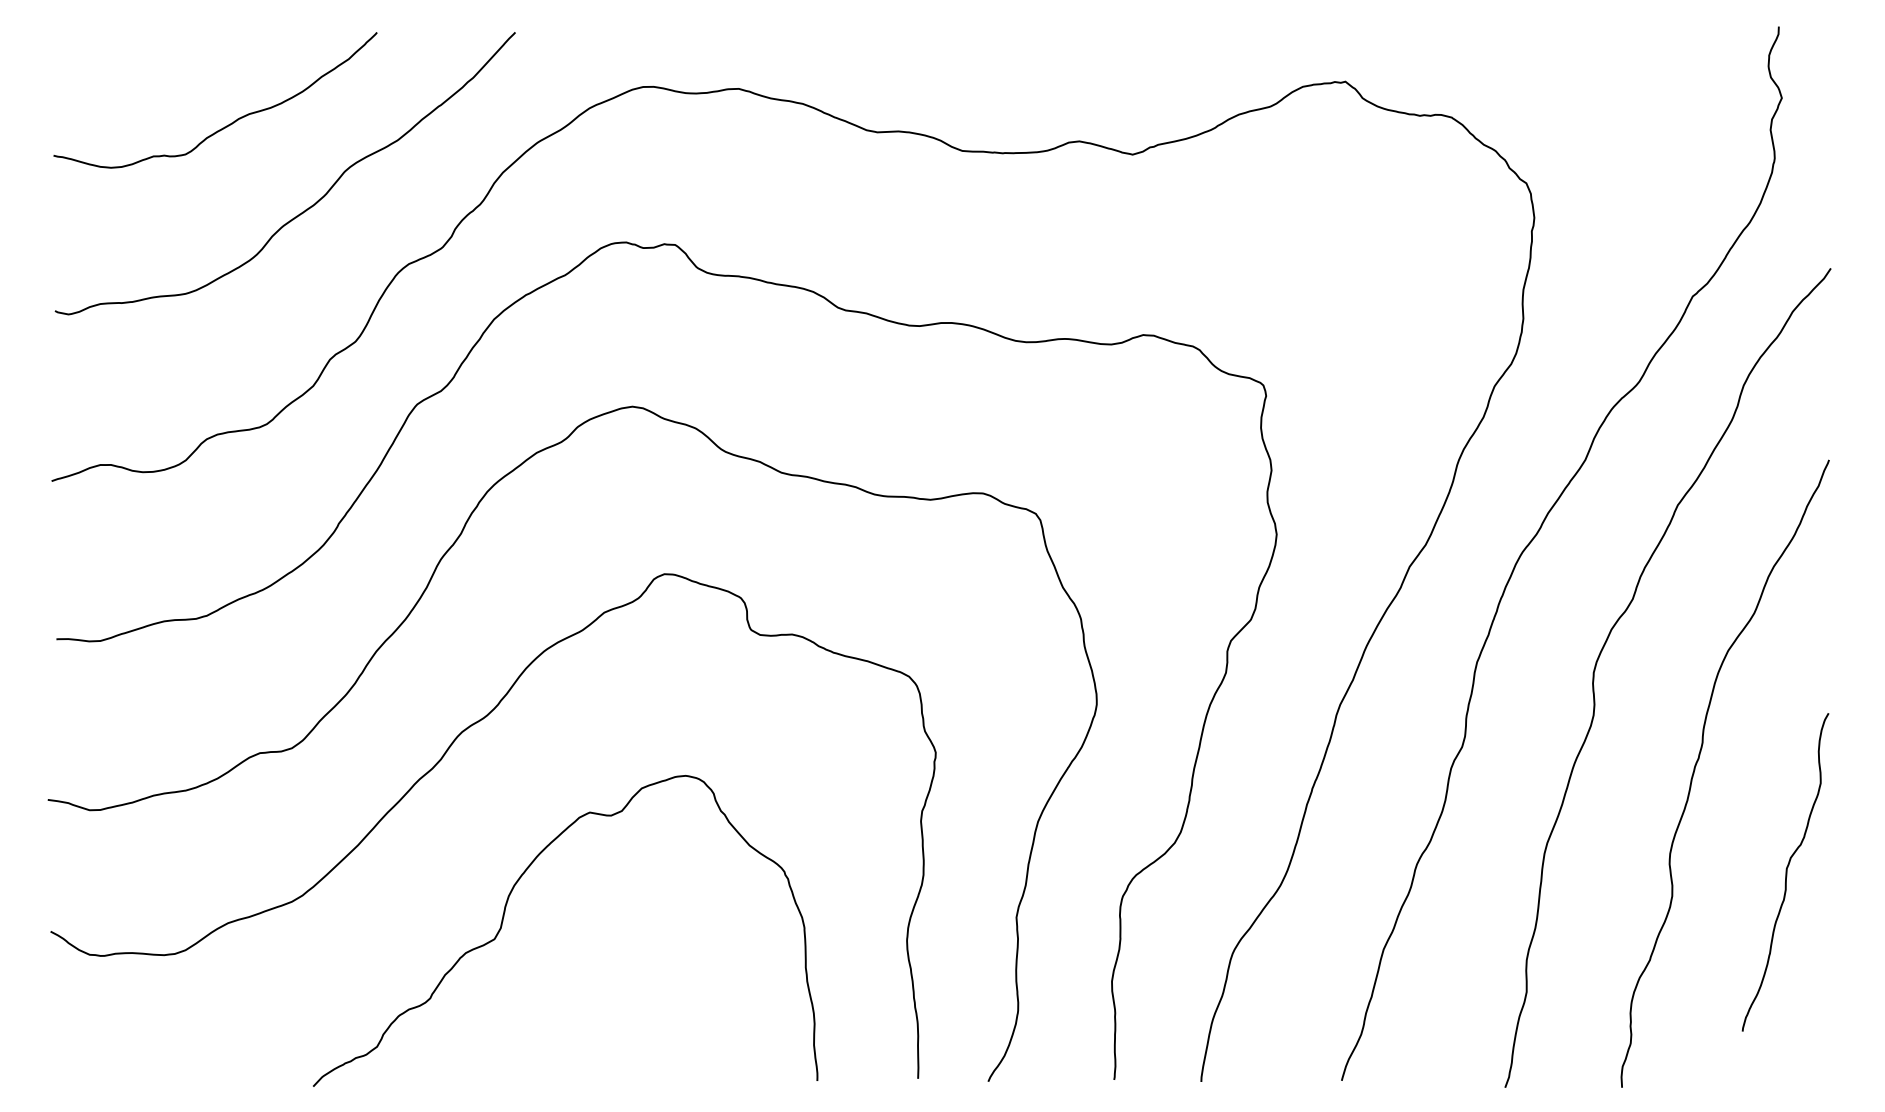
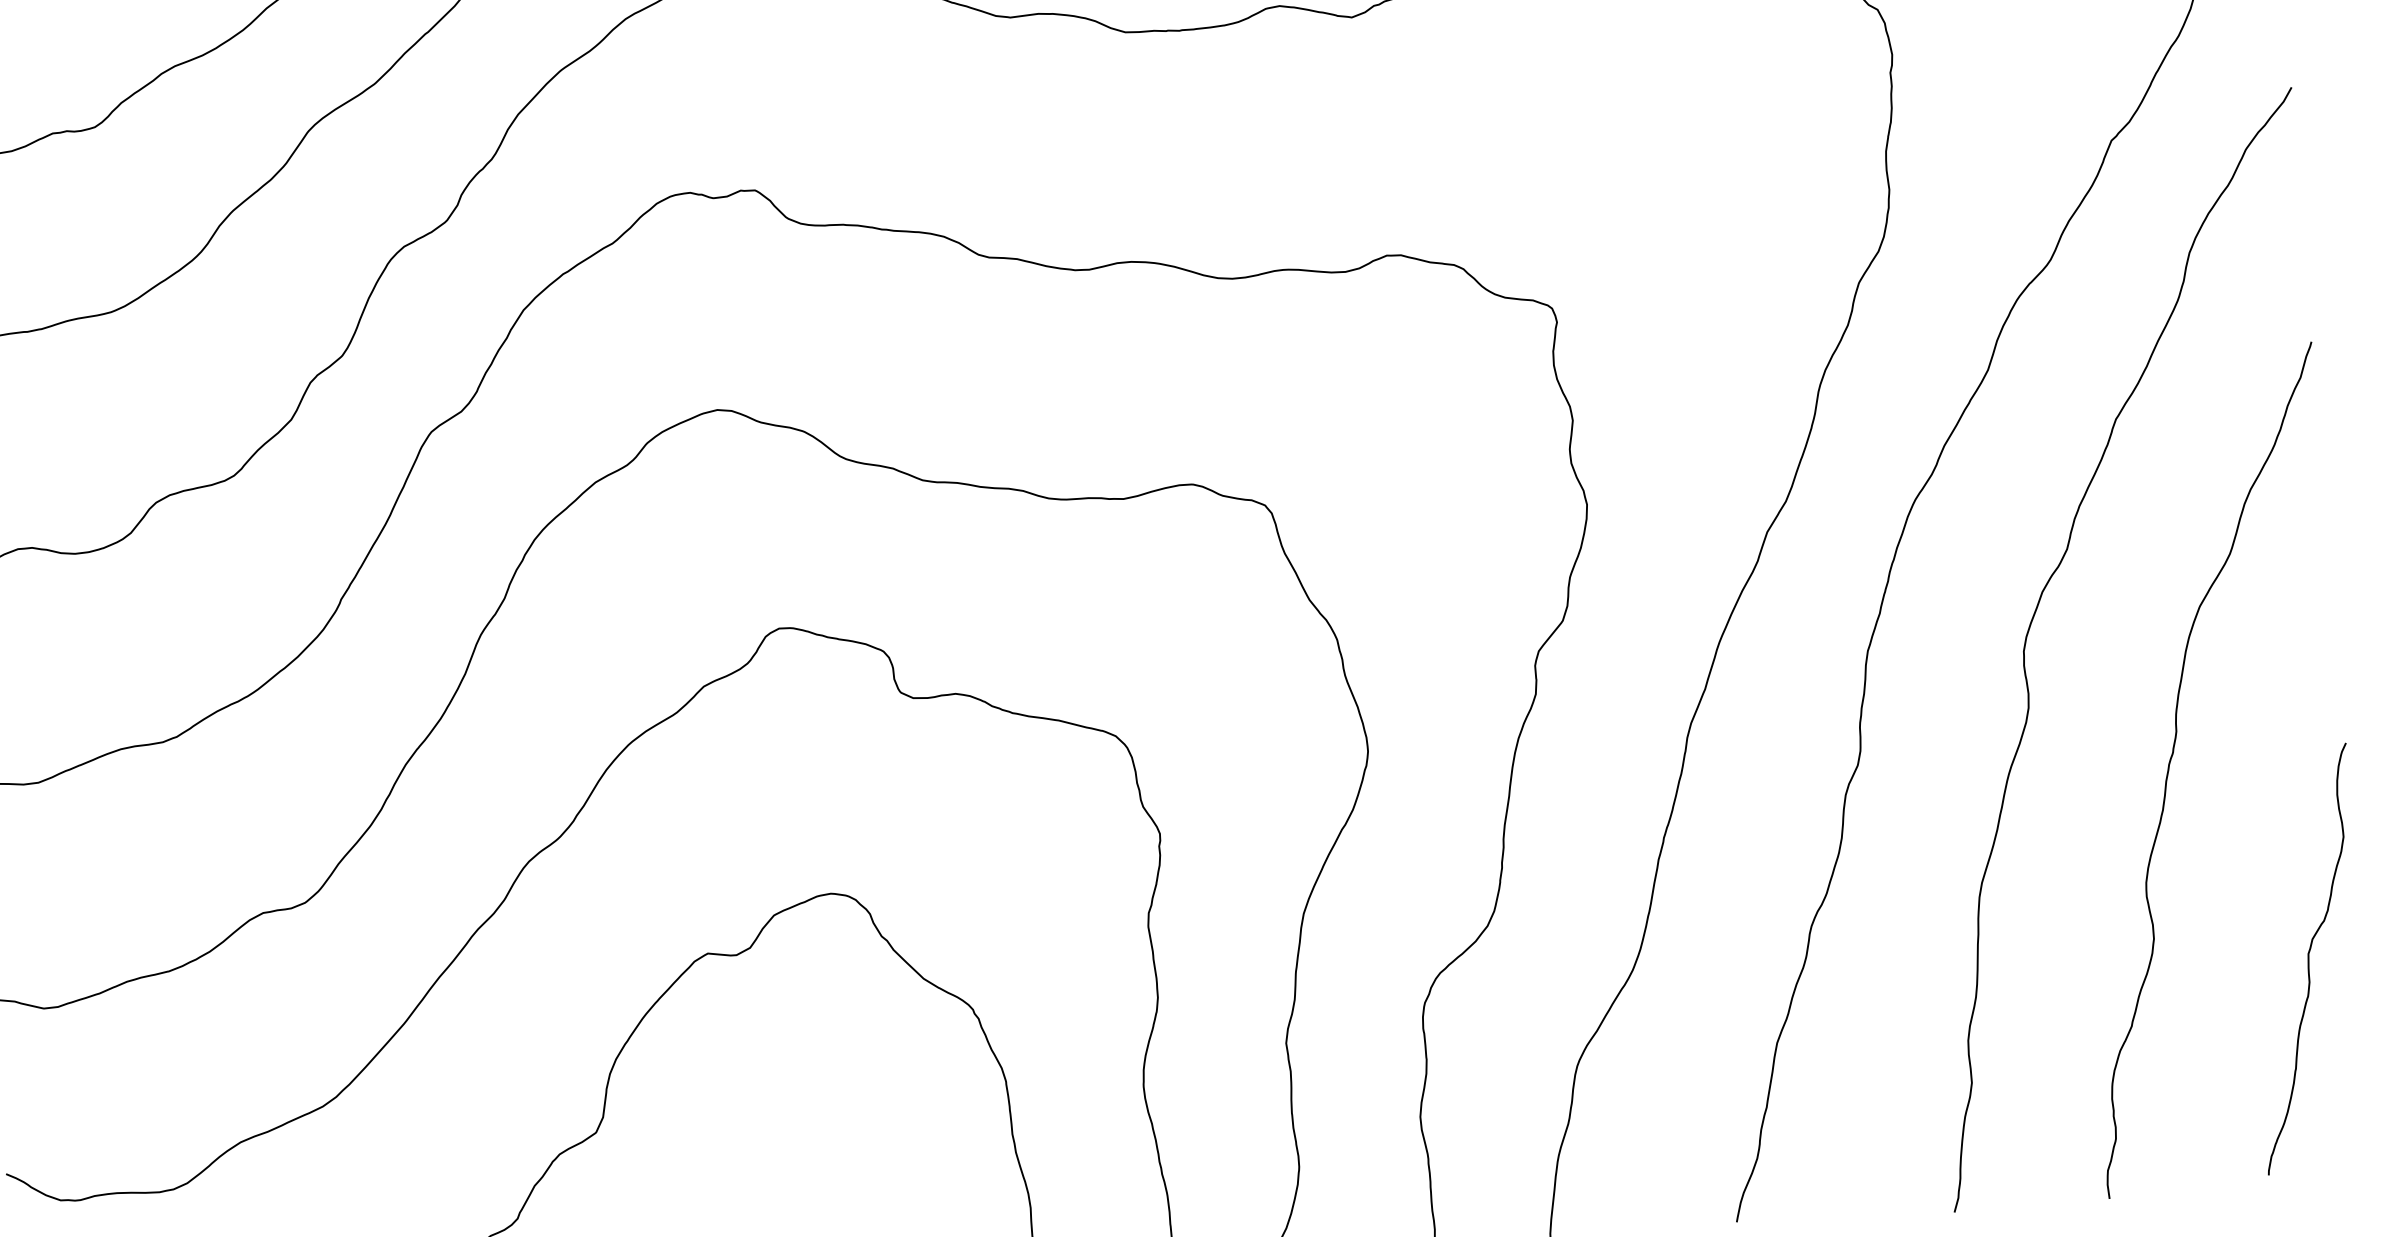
curve: (1785, 872) -> (2307, 959), moved

